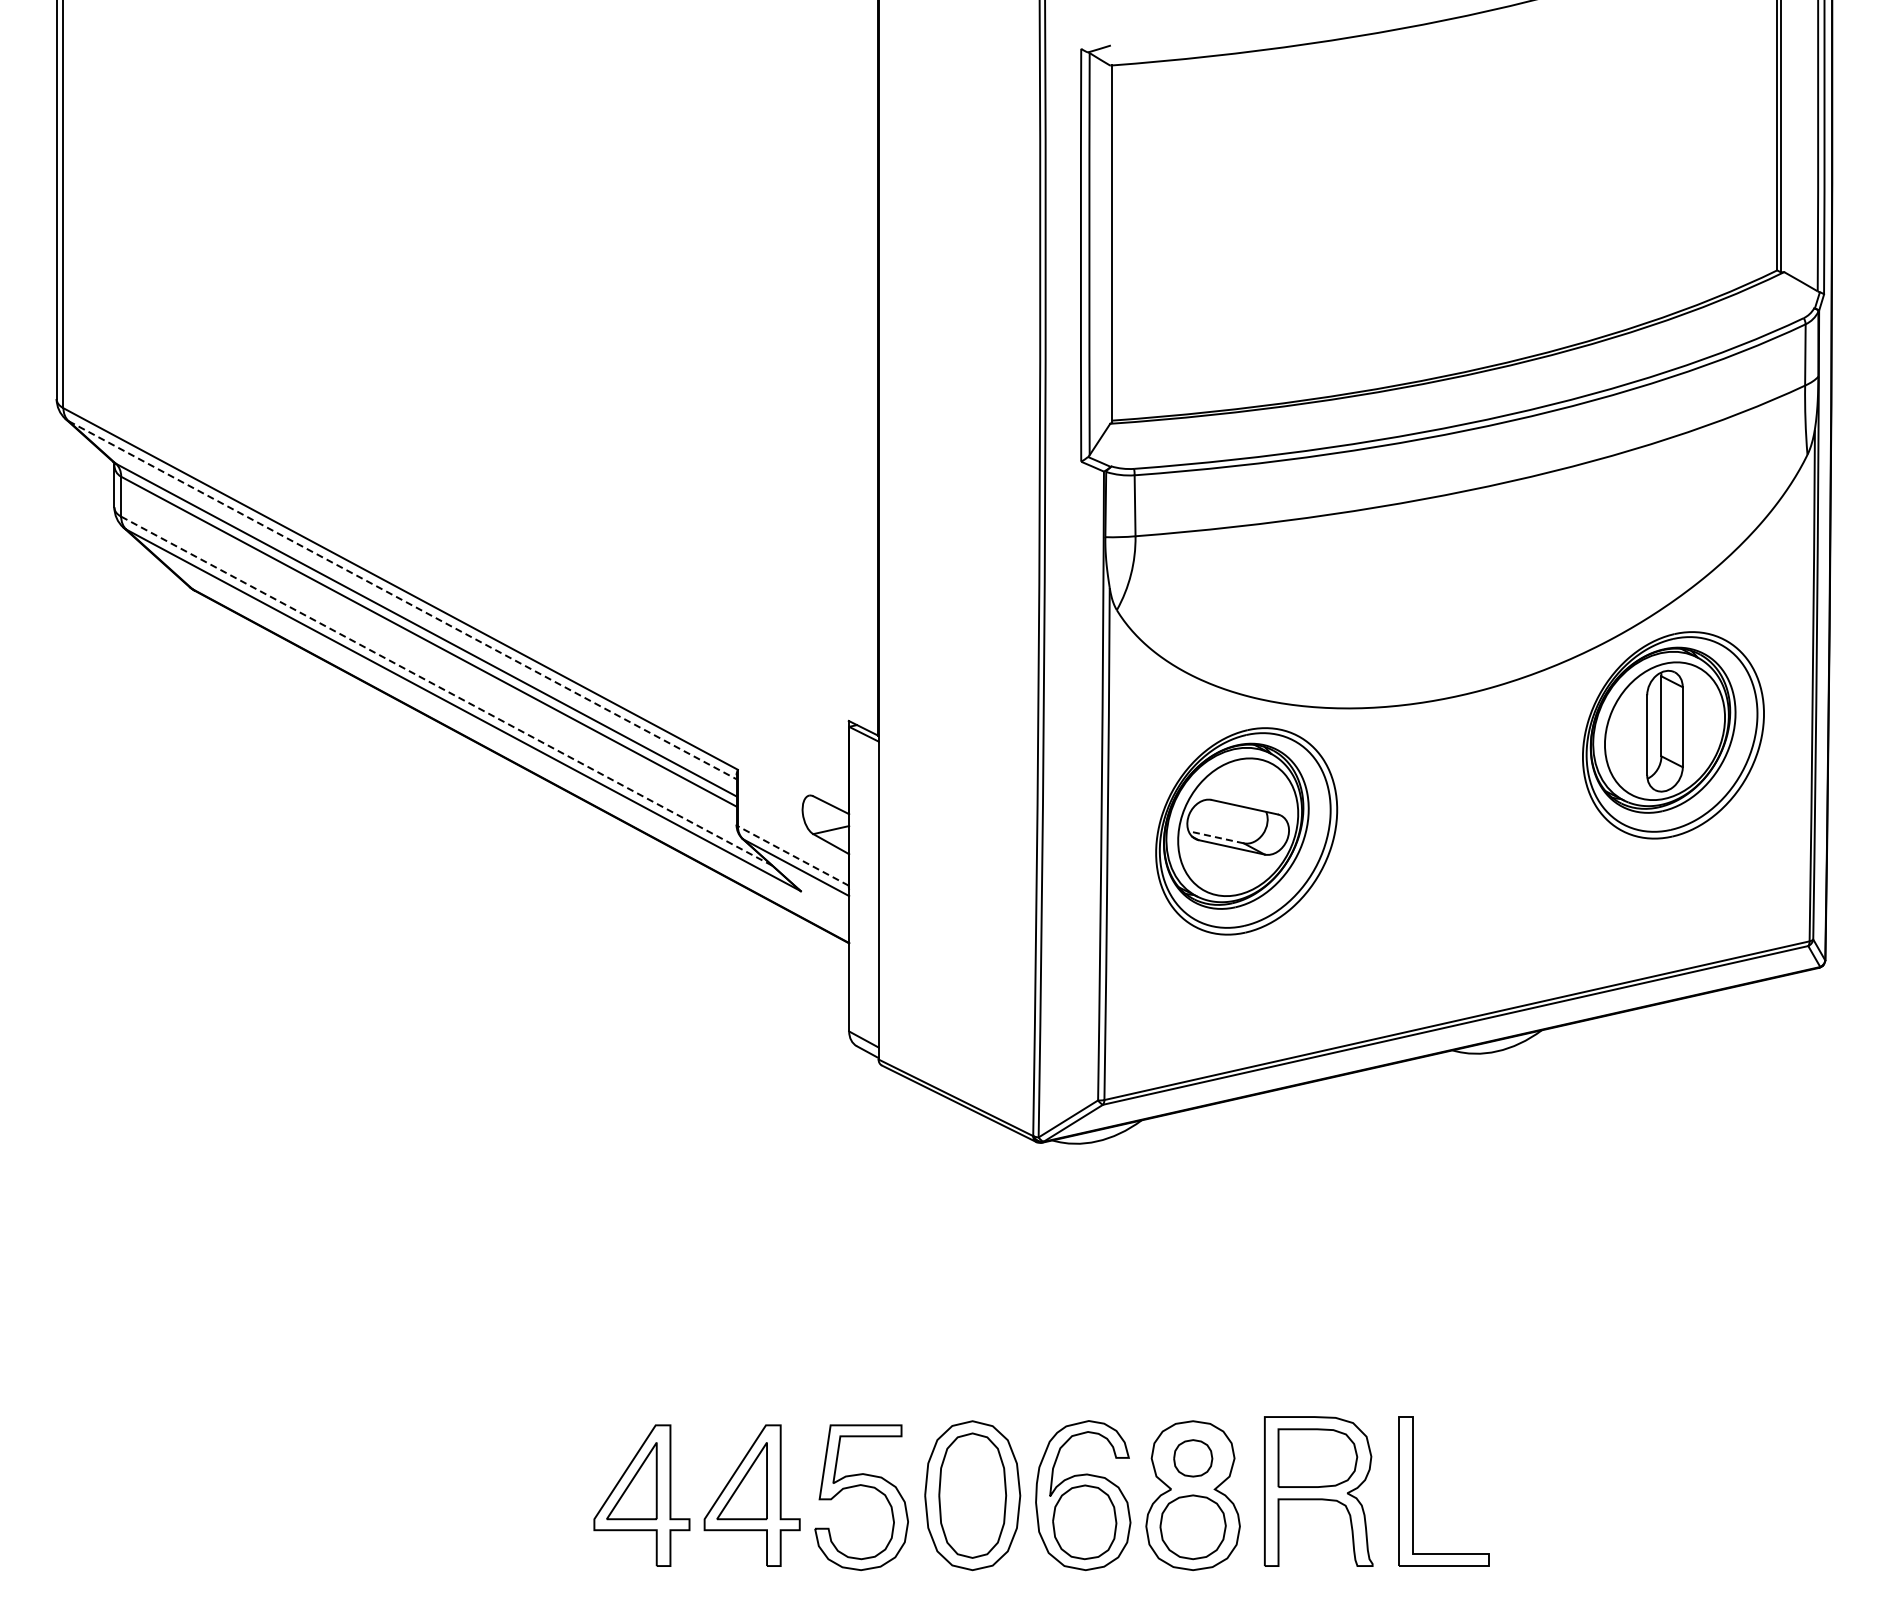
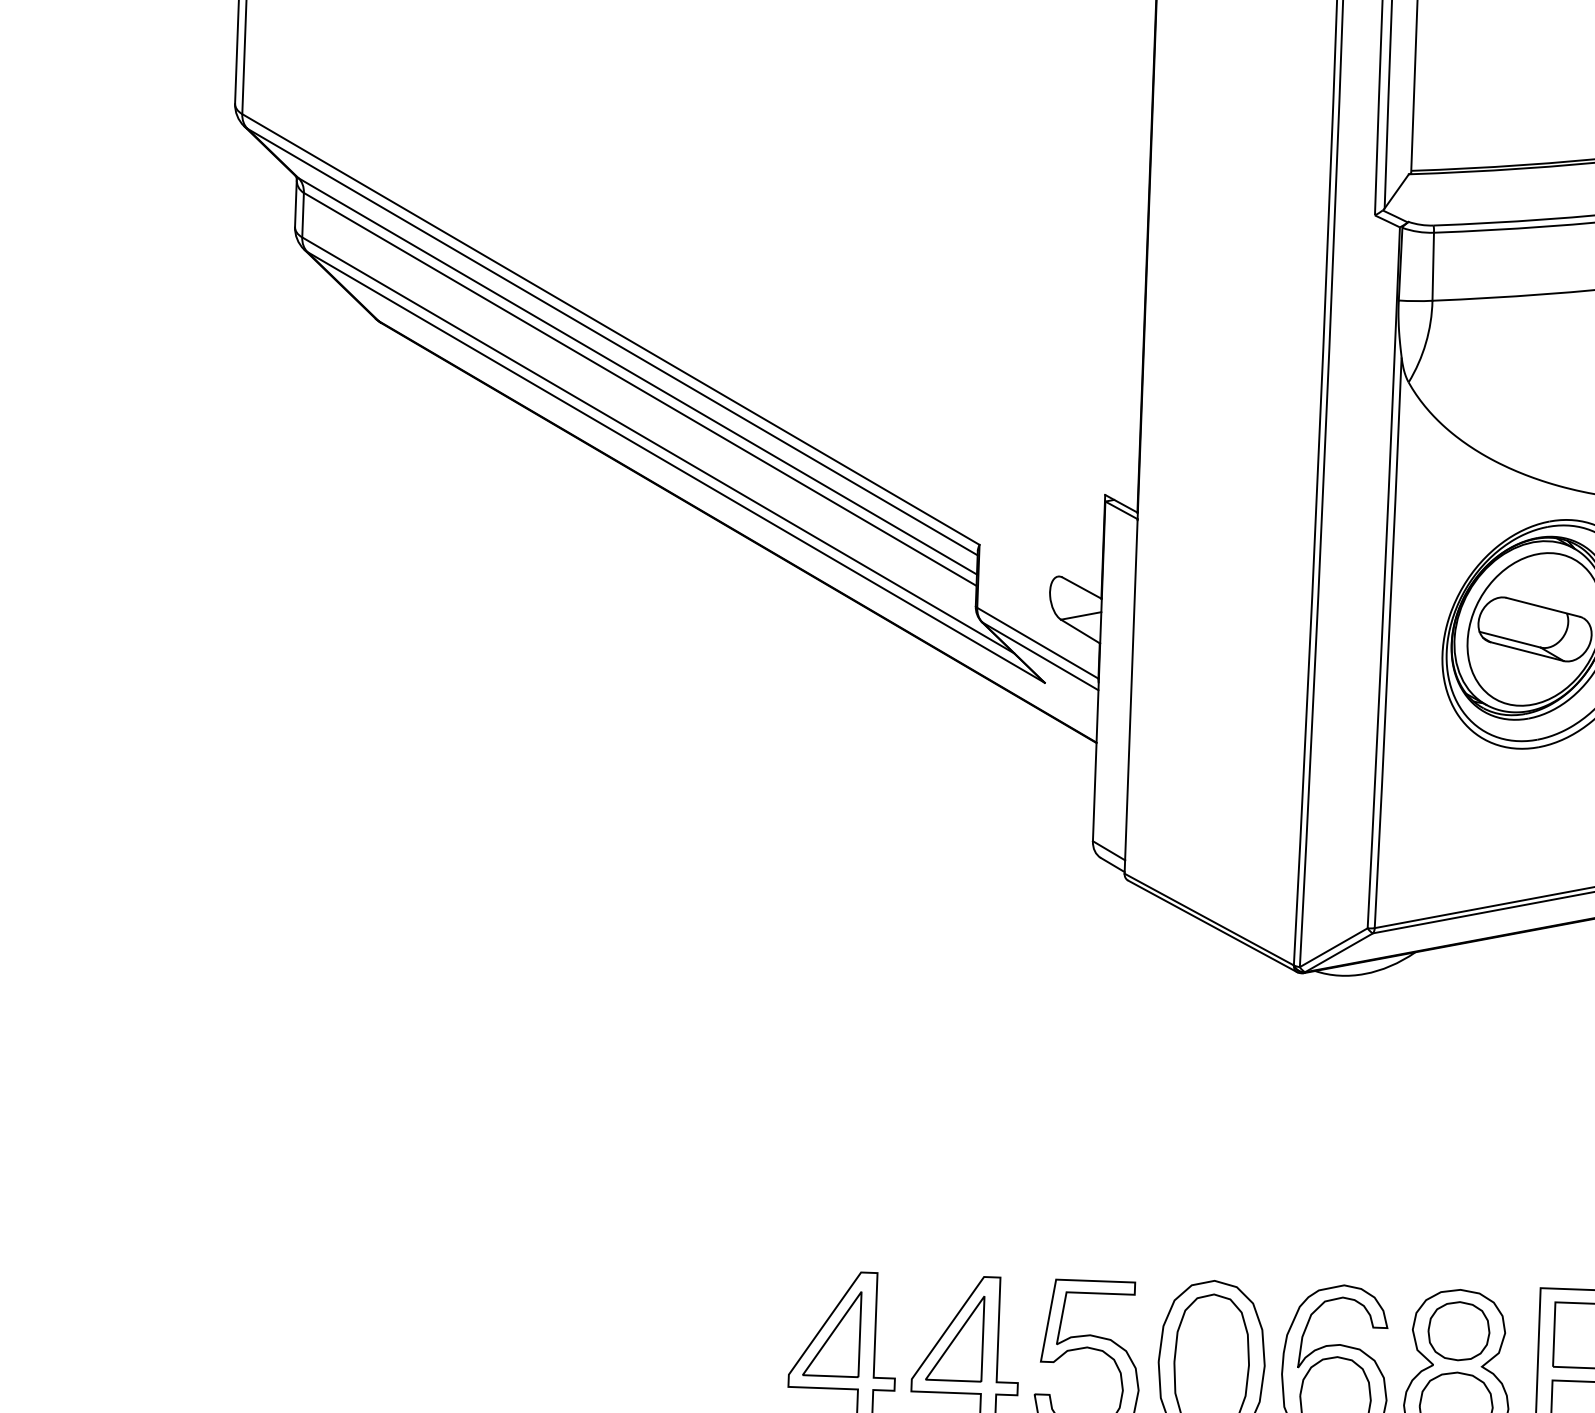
line: (402, 600) -> (612, 342), dashed -> solid
line: (446, 691) -> (657, 445), dashed -> solid
line: (1215, 837) -> (1509, 639), dashed -> solid
line: (793, 855) -> (1038, 642), dashed -> solid
part: (1193, 1458) -> (1459, 1331), size x1.43

